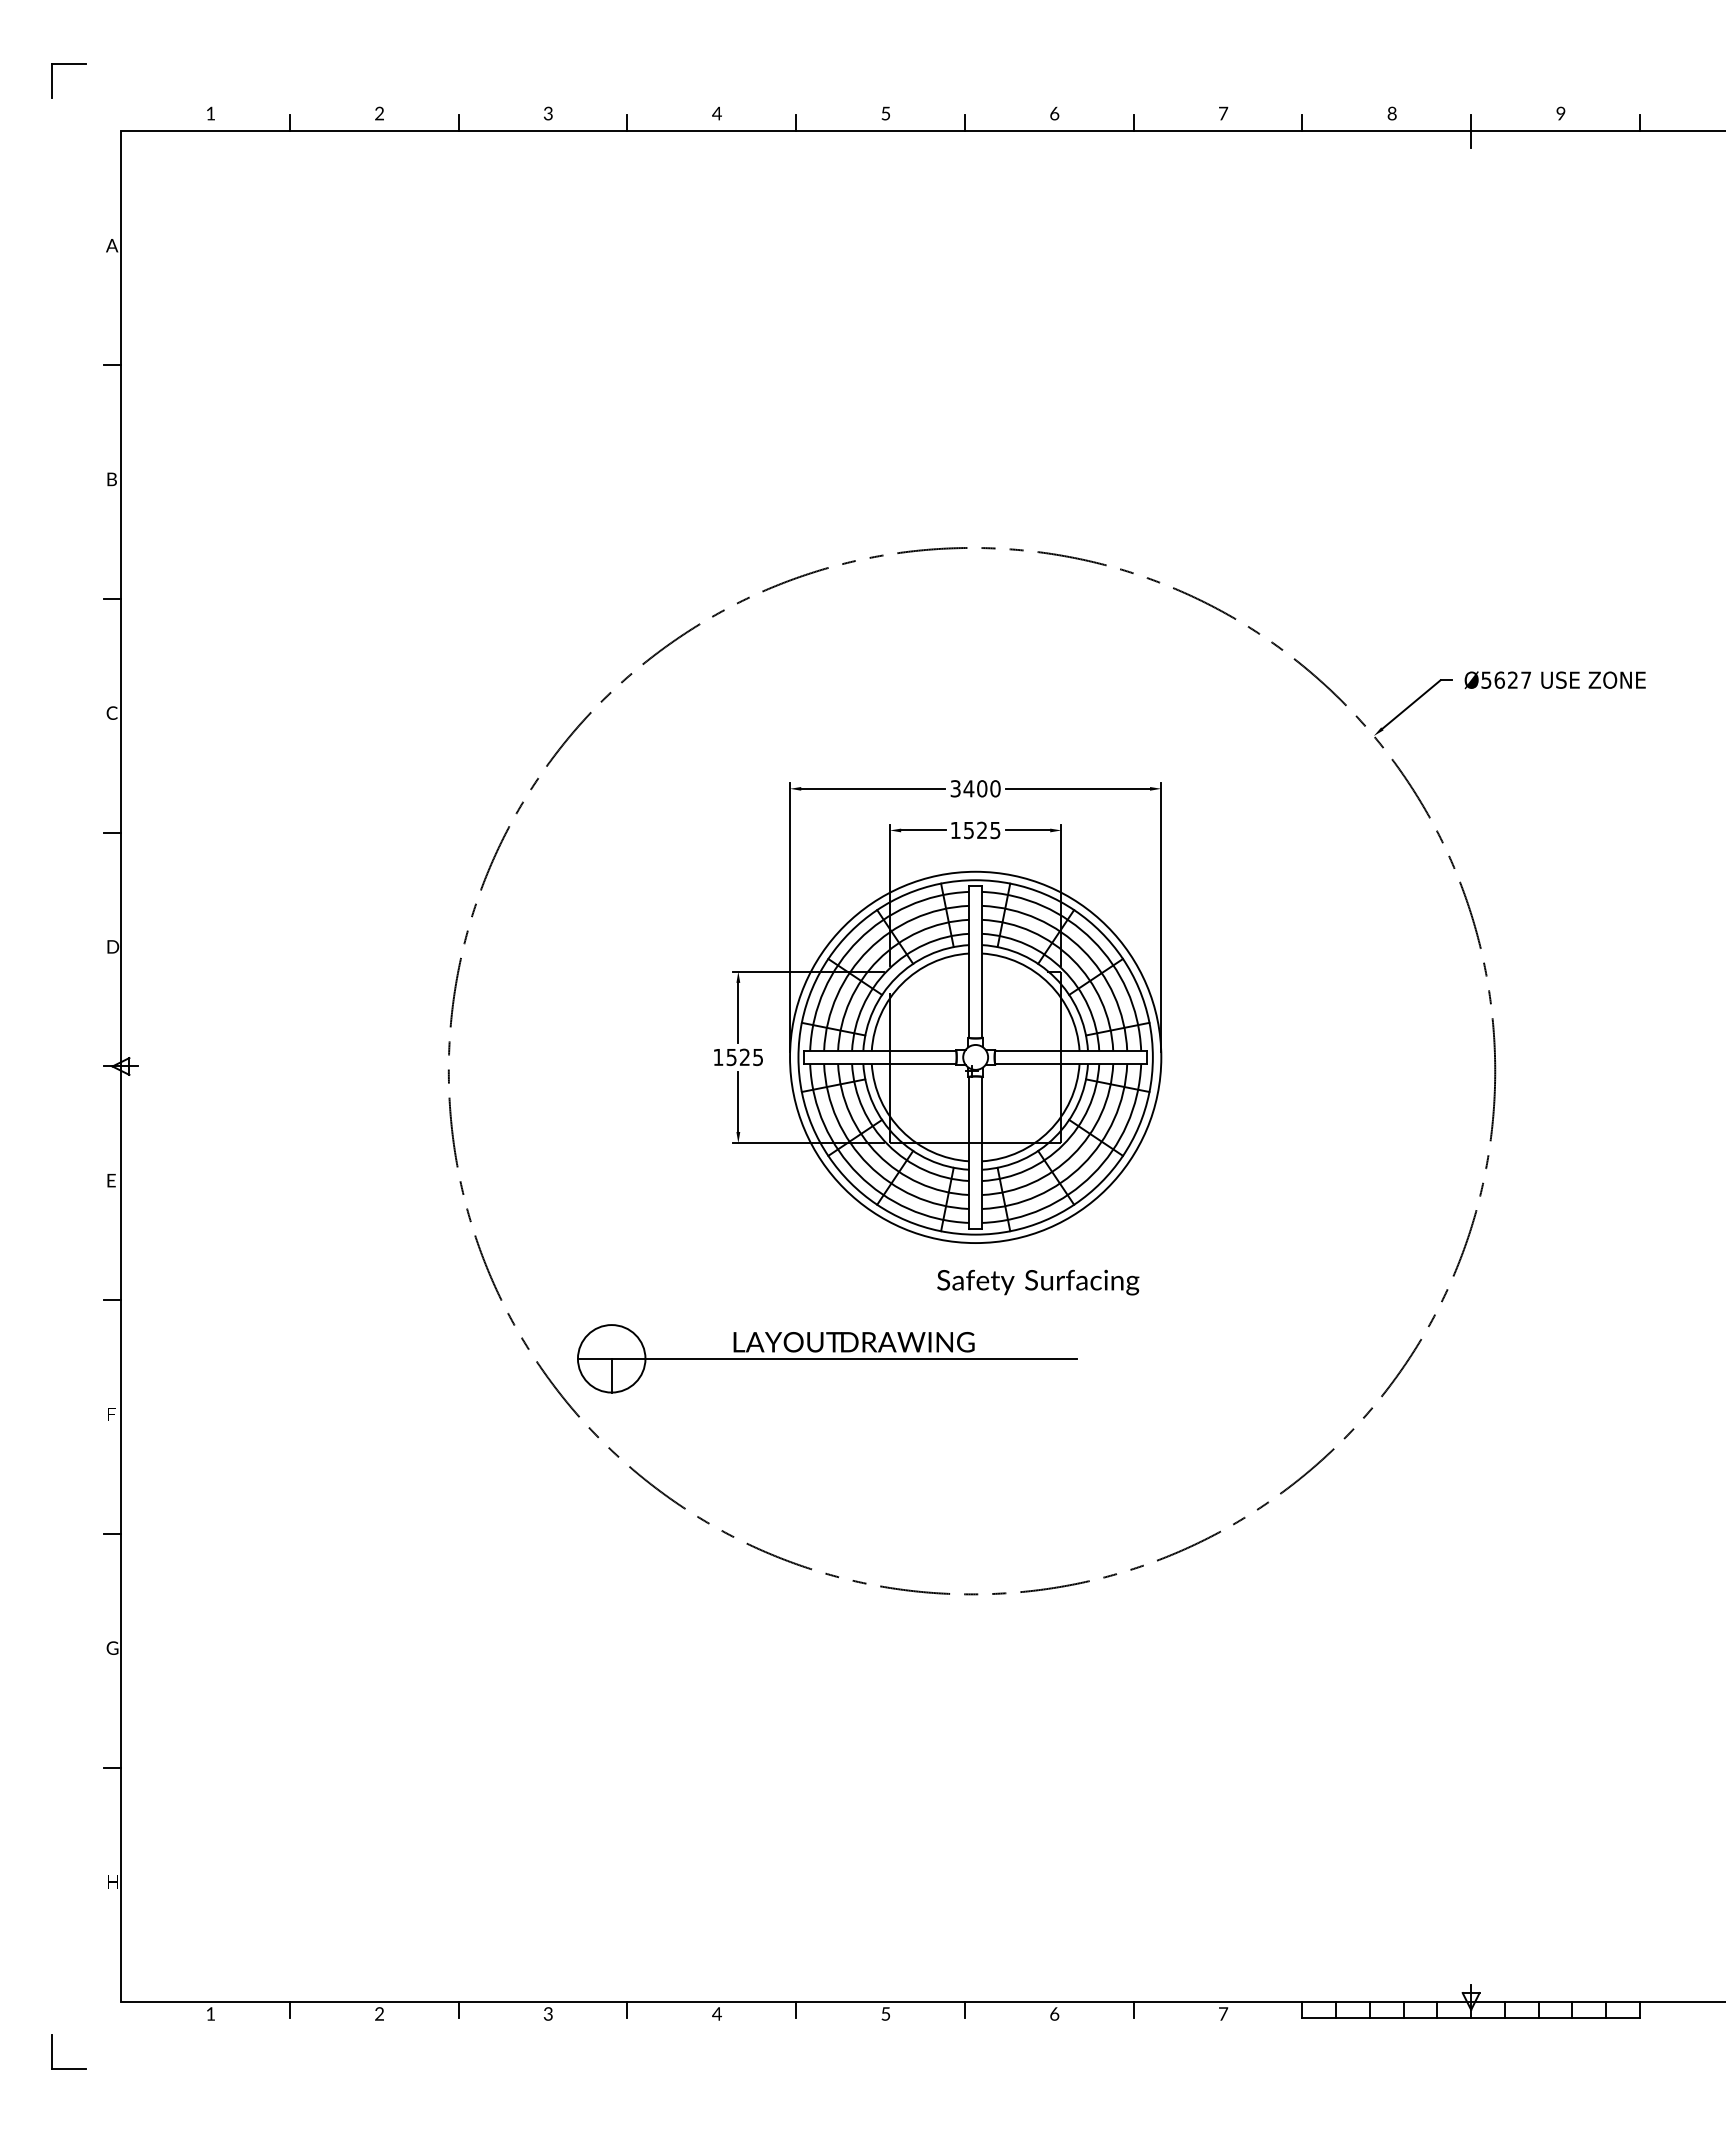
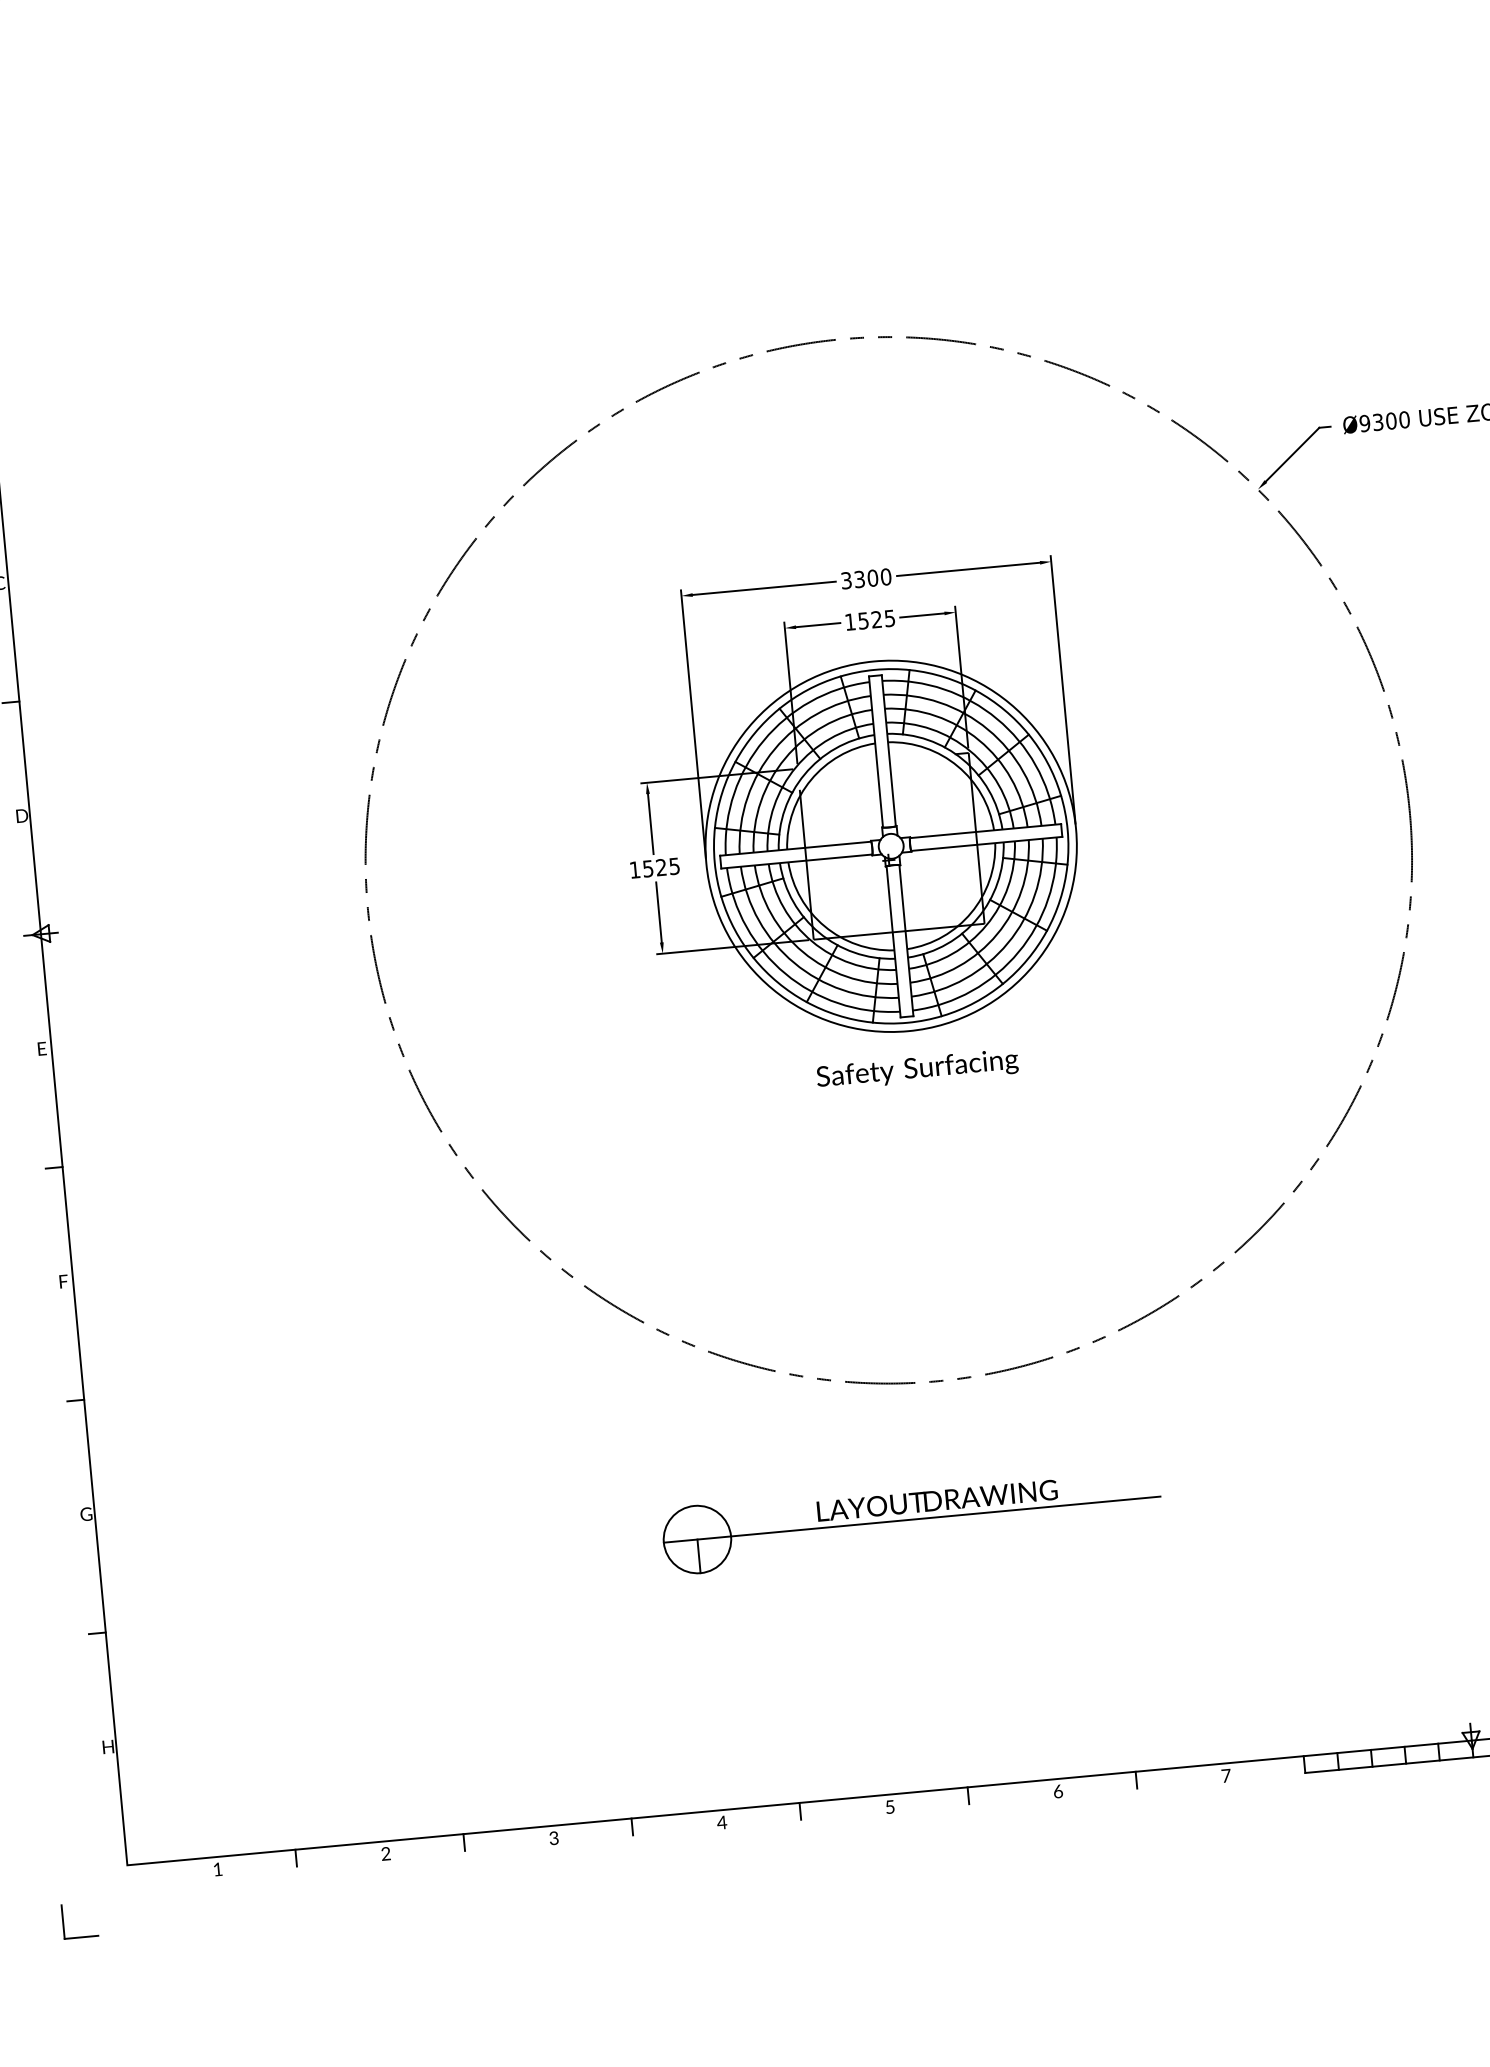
text: (1506, 679) -> (1384, 420), Ø5627 -> Ø9300
text: (968, 788) -> (859, 579), 3400 -> 3300
text: (1038, 1282) -> (917, 1069), moved
part: (827, 1358) -> (912, 1519), moved

